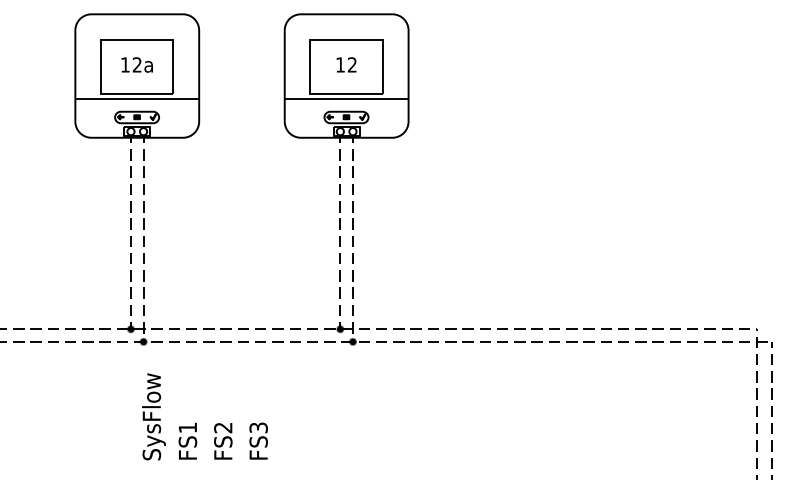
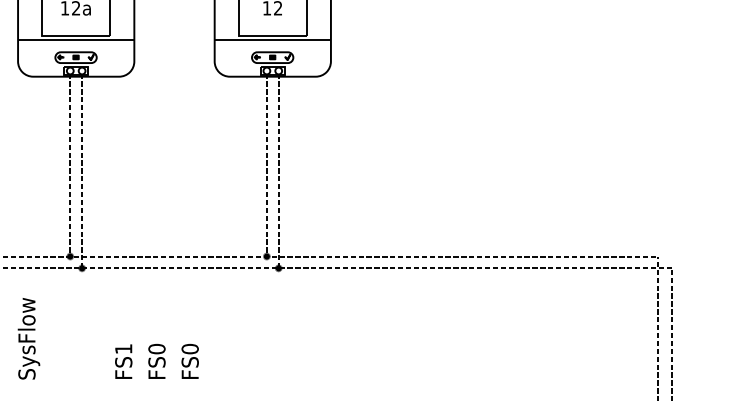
text: (153, 416) -> (28, 338), moved
text: (223, 427) -> (157, 348), FS2 -> FS0
text: (258, 427) -> (190, 348), FS3 -> FS0

